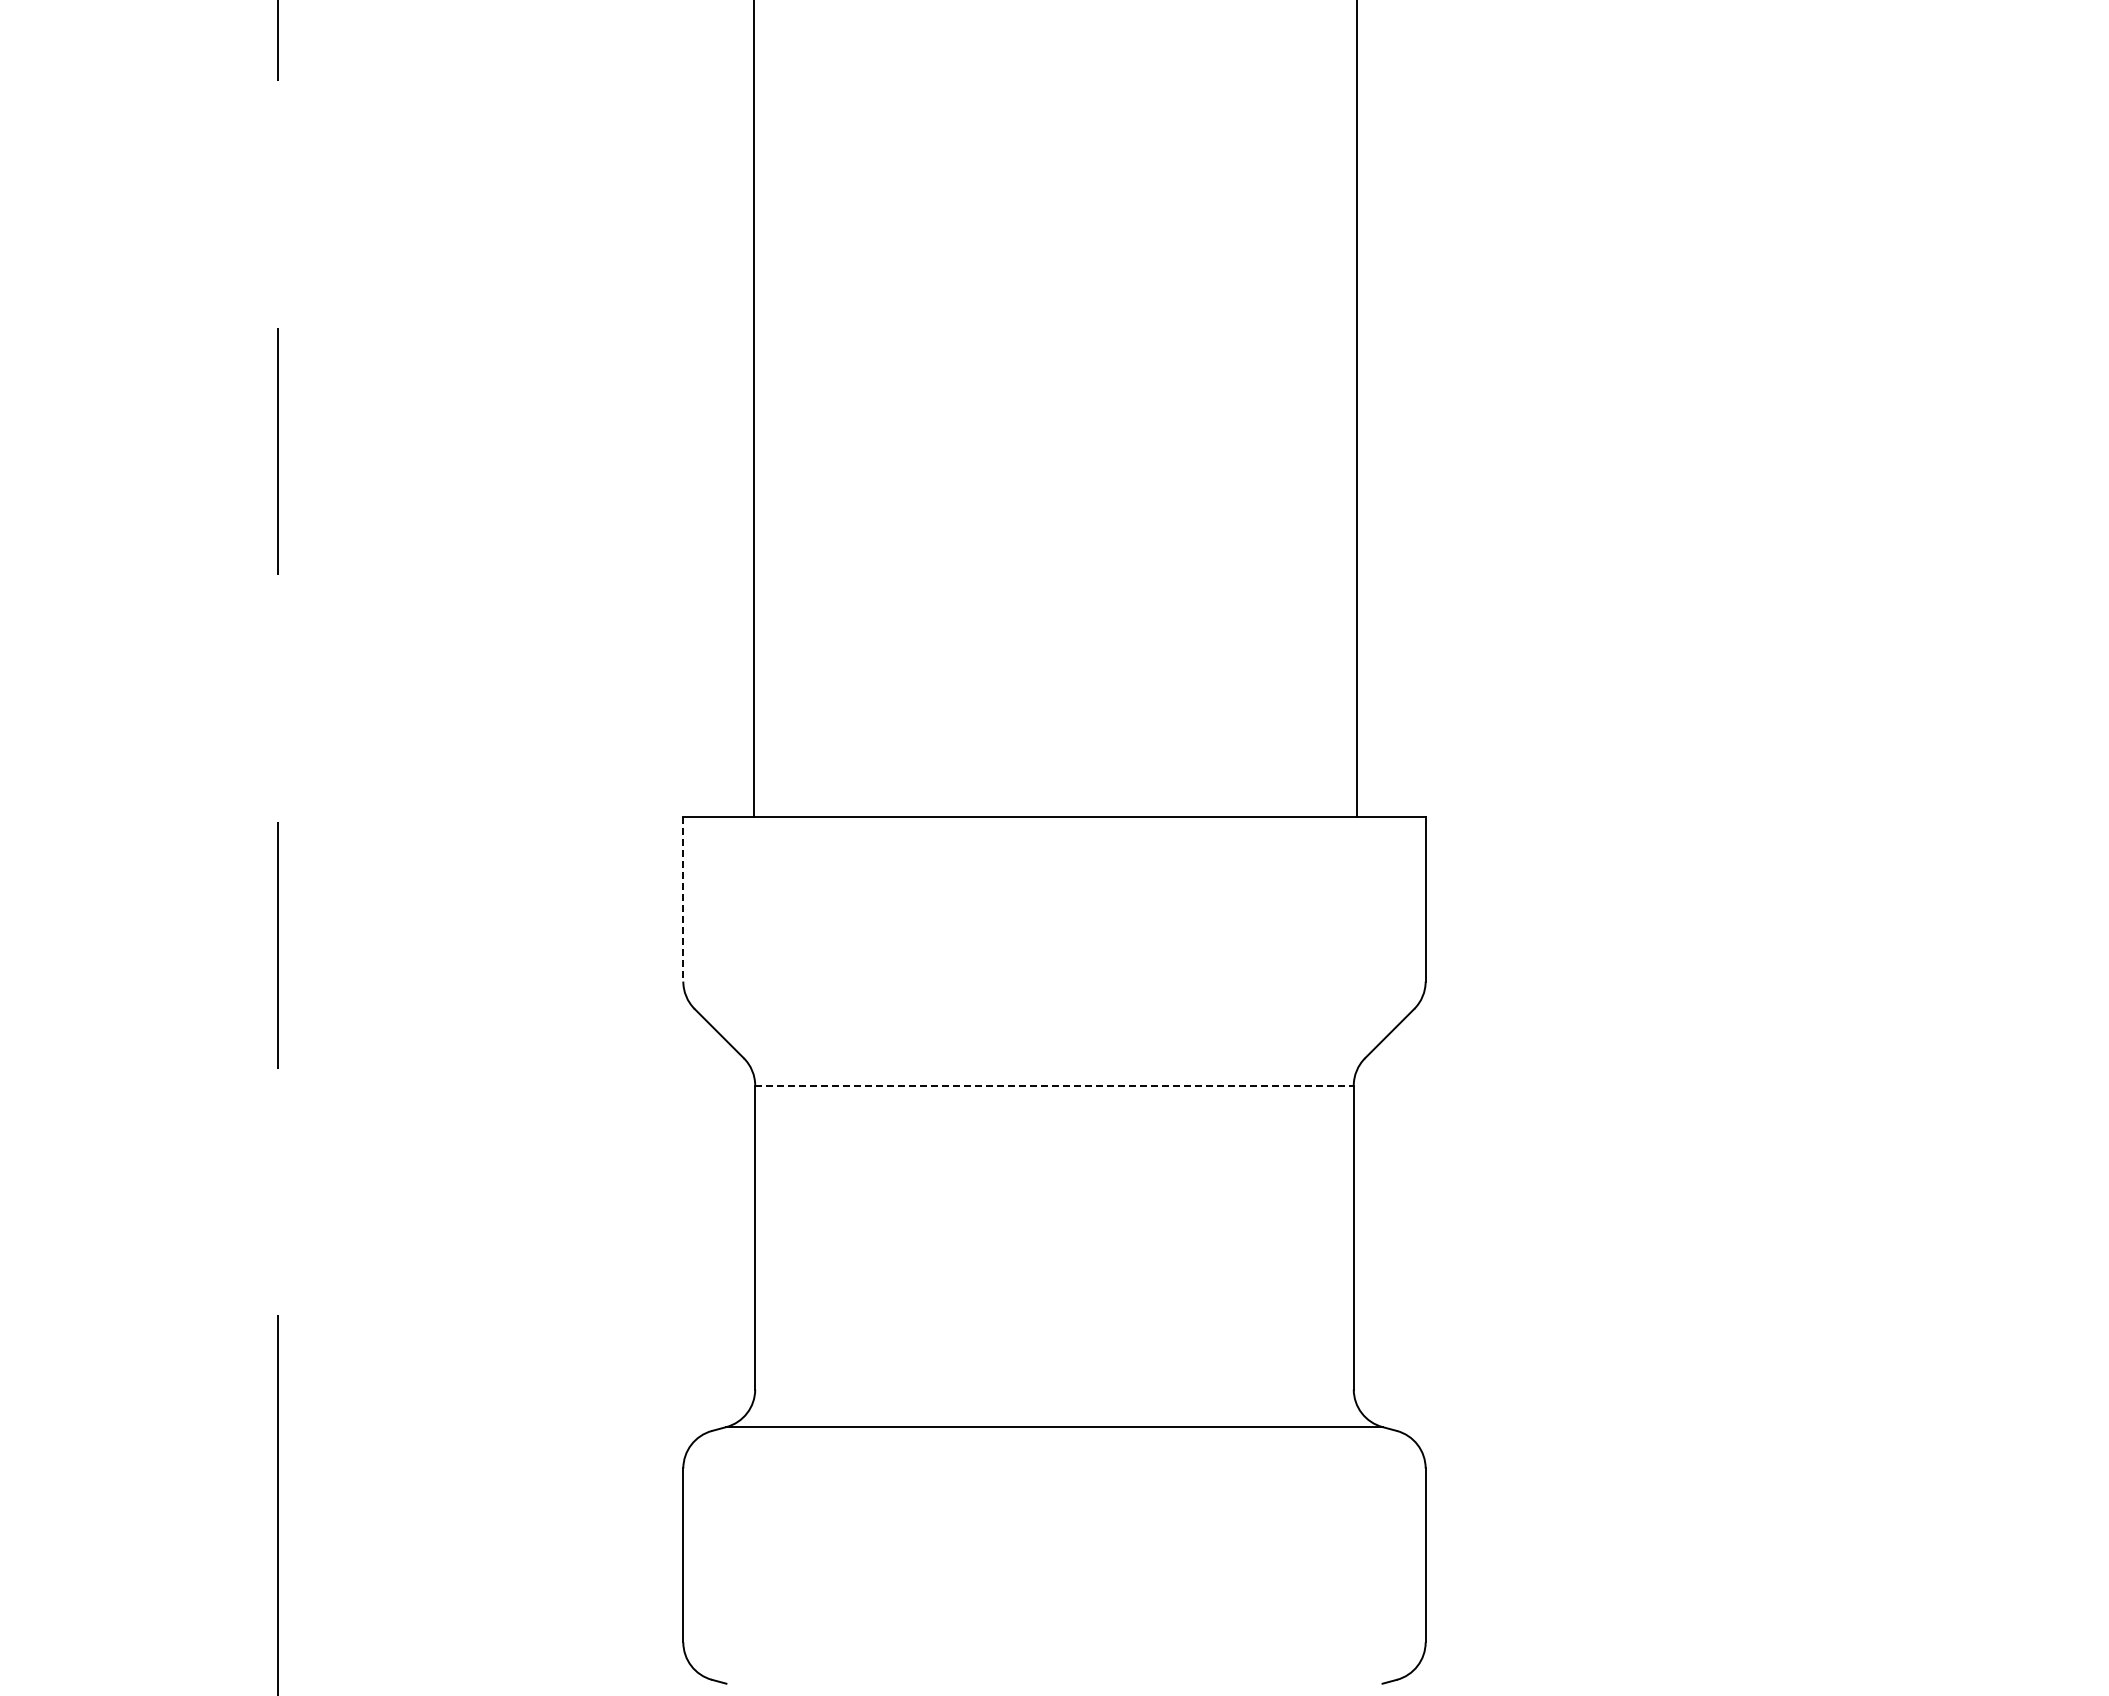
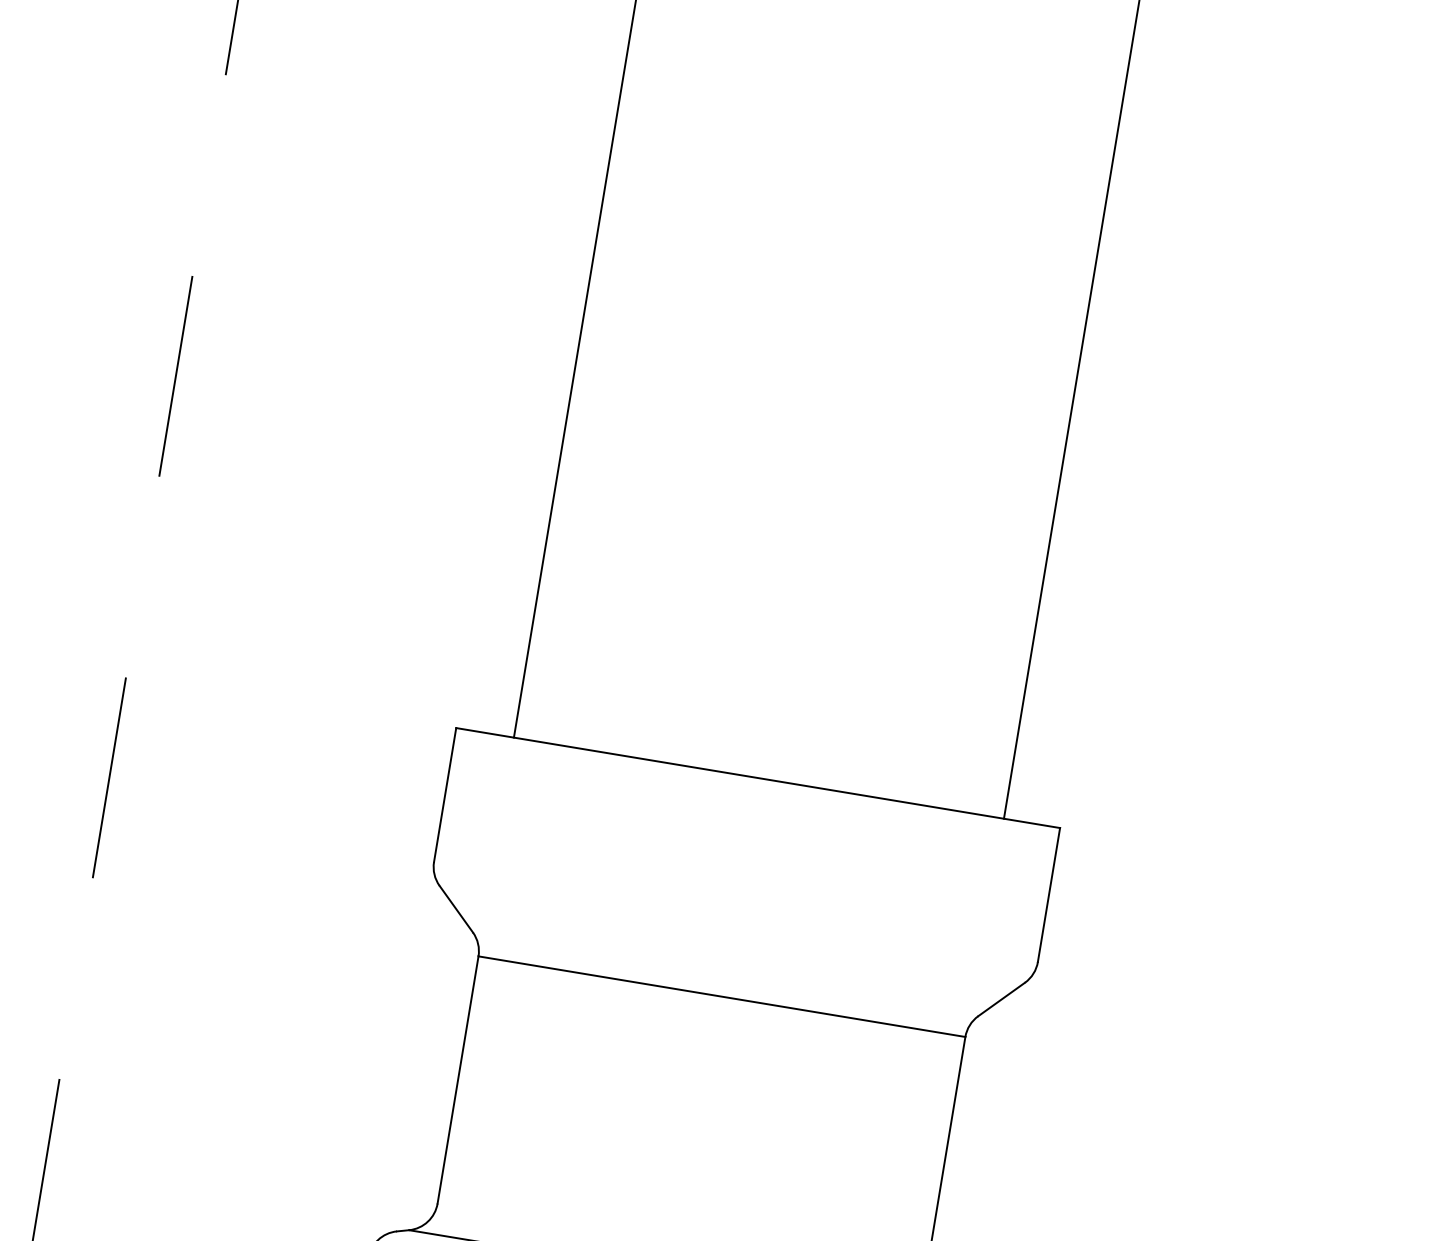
line: (683, 899) -> (445, 795), dashed -> solid
line: (1054, 1085) -> (721, 996), dashed -> solid

